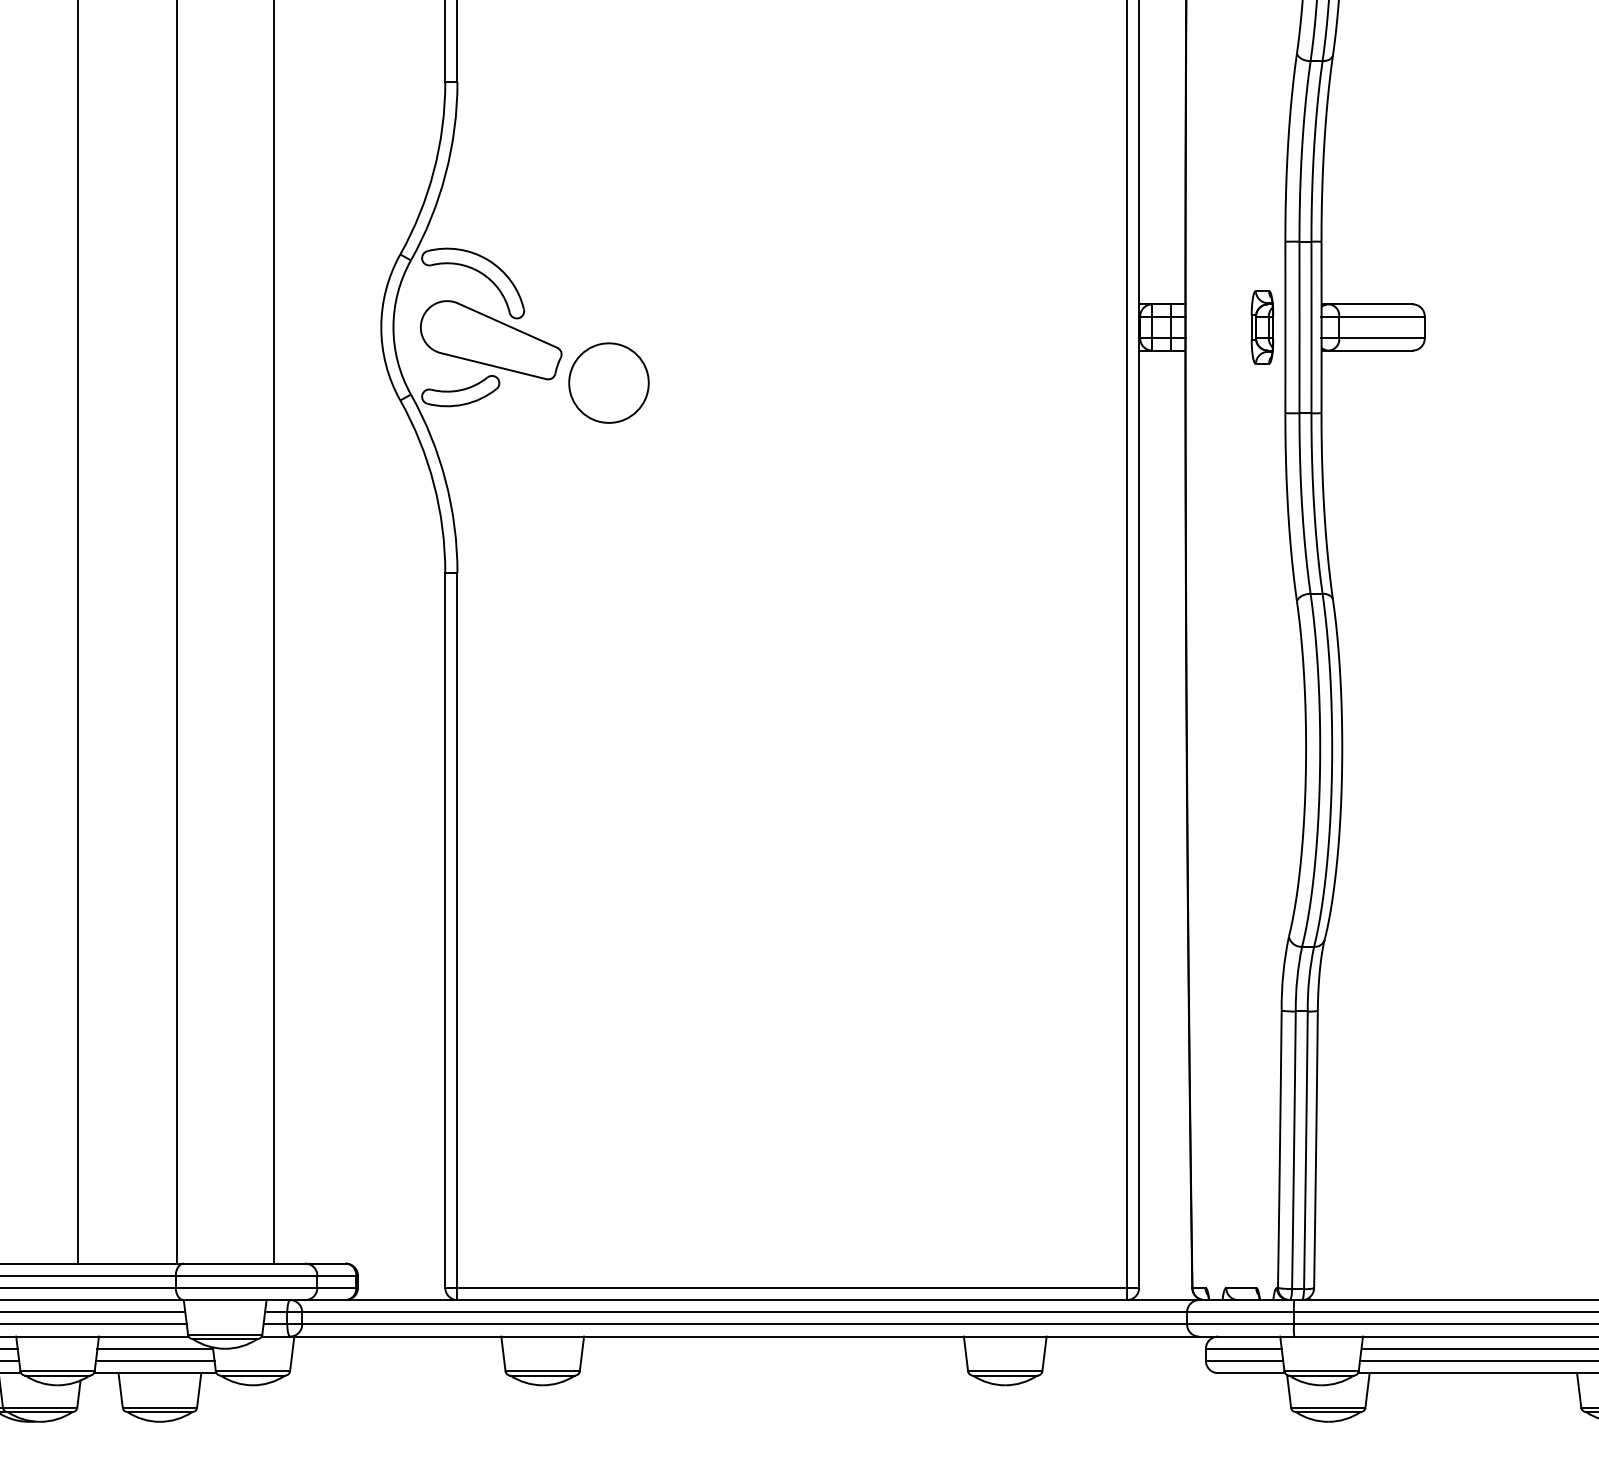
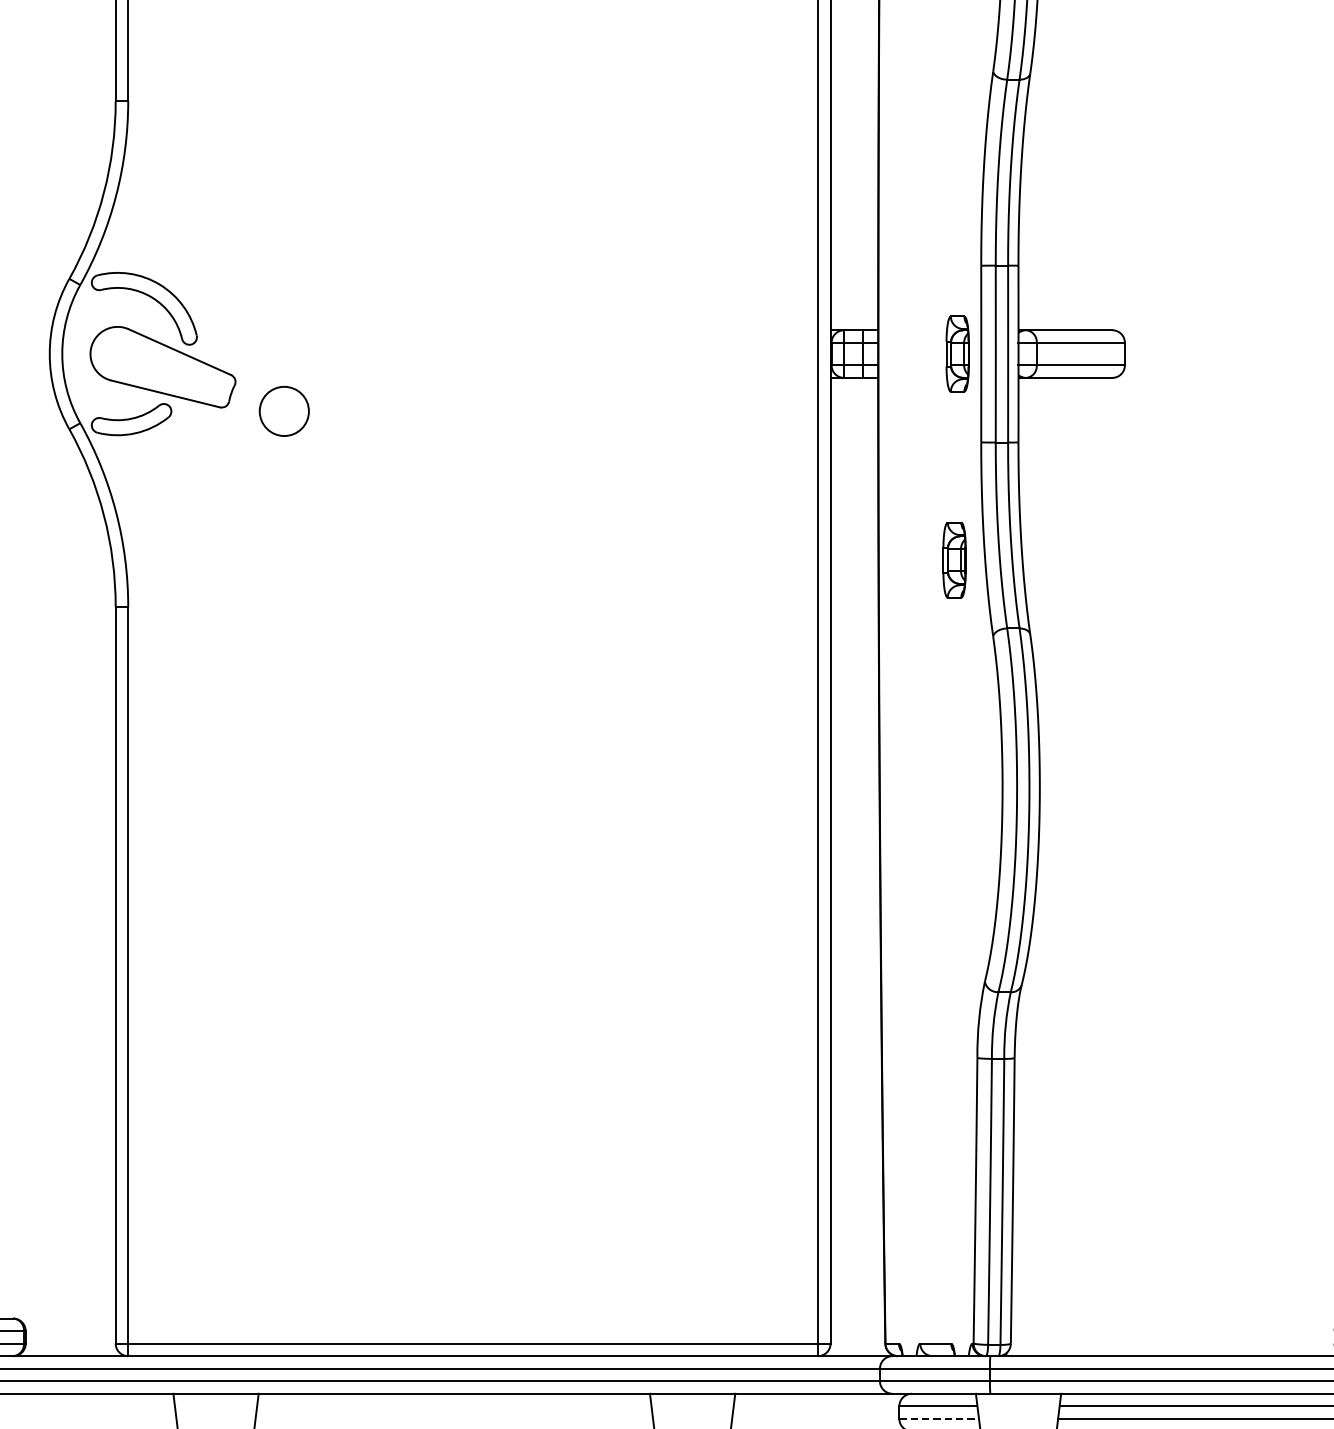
circle: (608, 382) -> (283, 410), size x0.6
part: (1259, 527) -> (954, 560), added
line: (1244, 1360) -> (939, 1418), solid -> dashed

